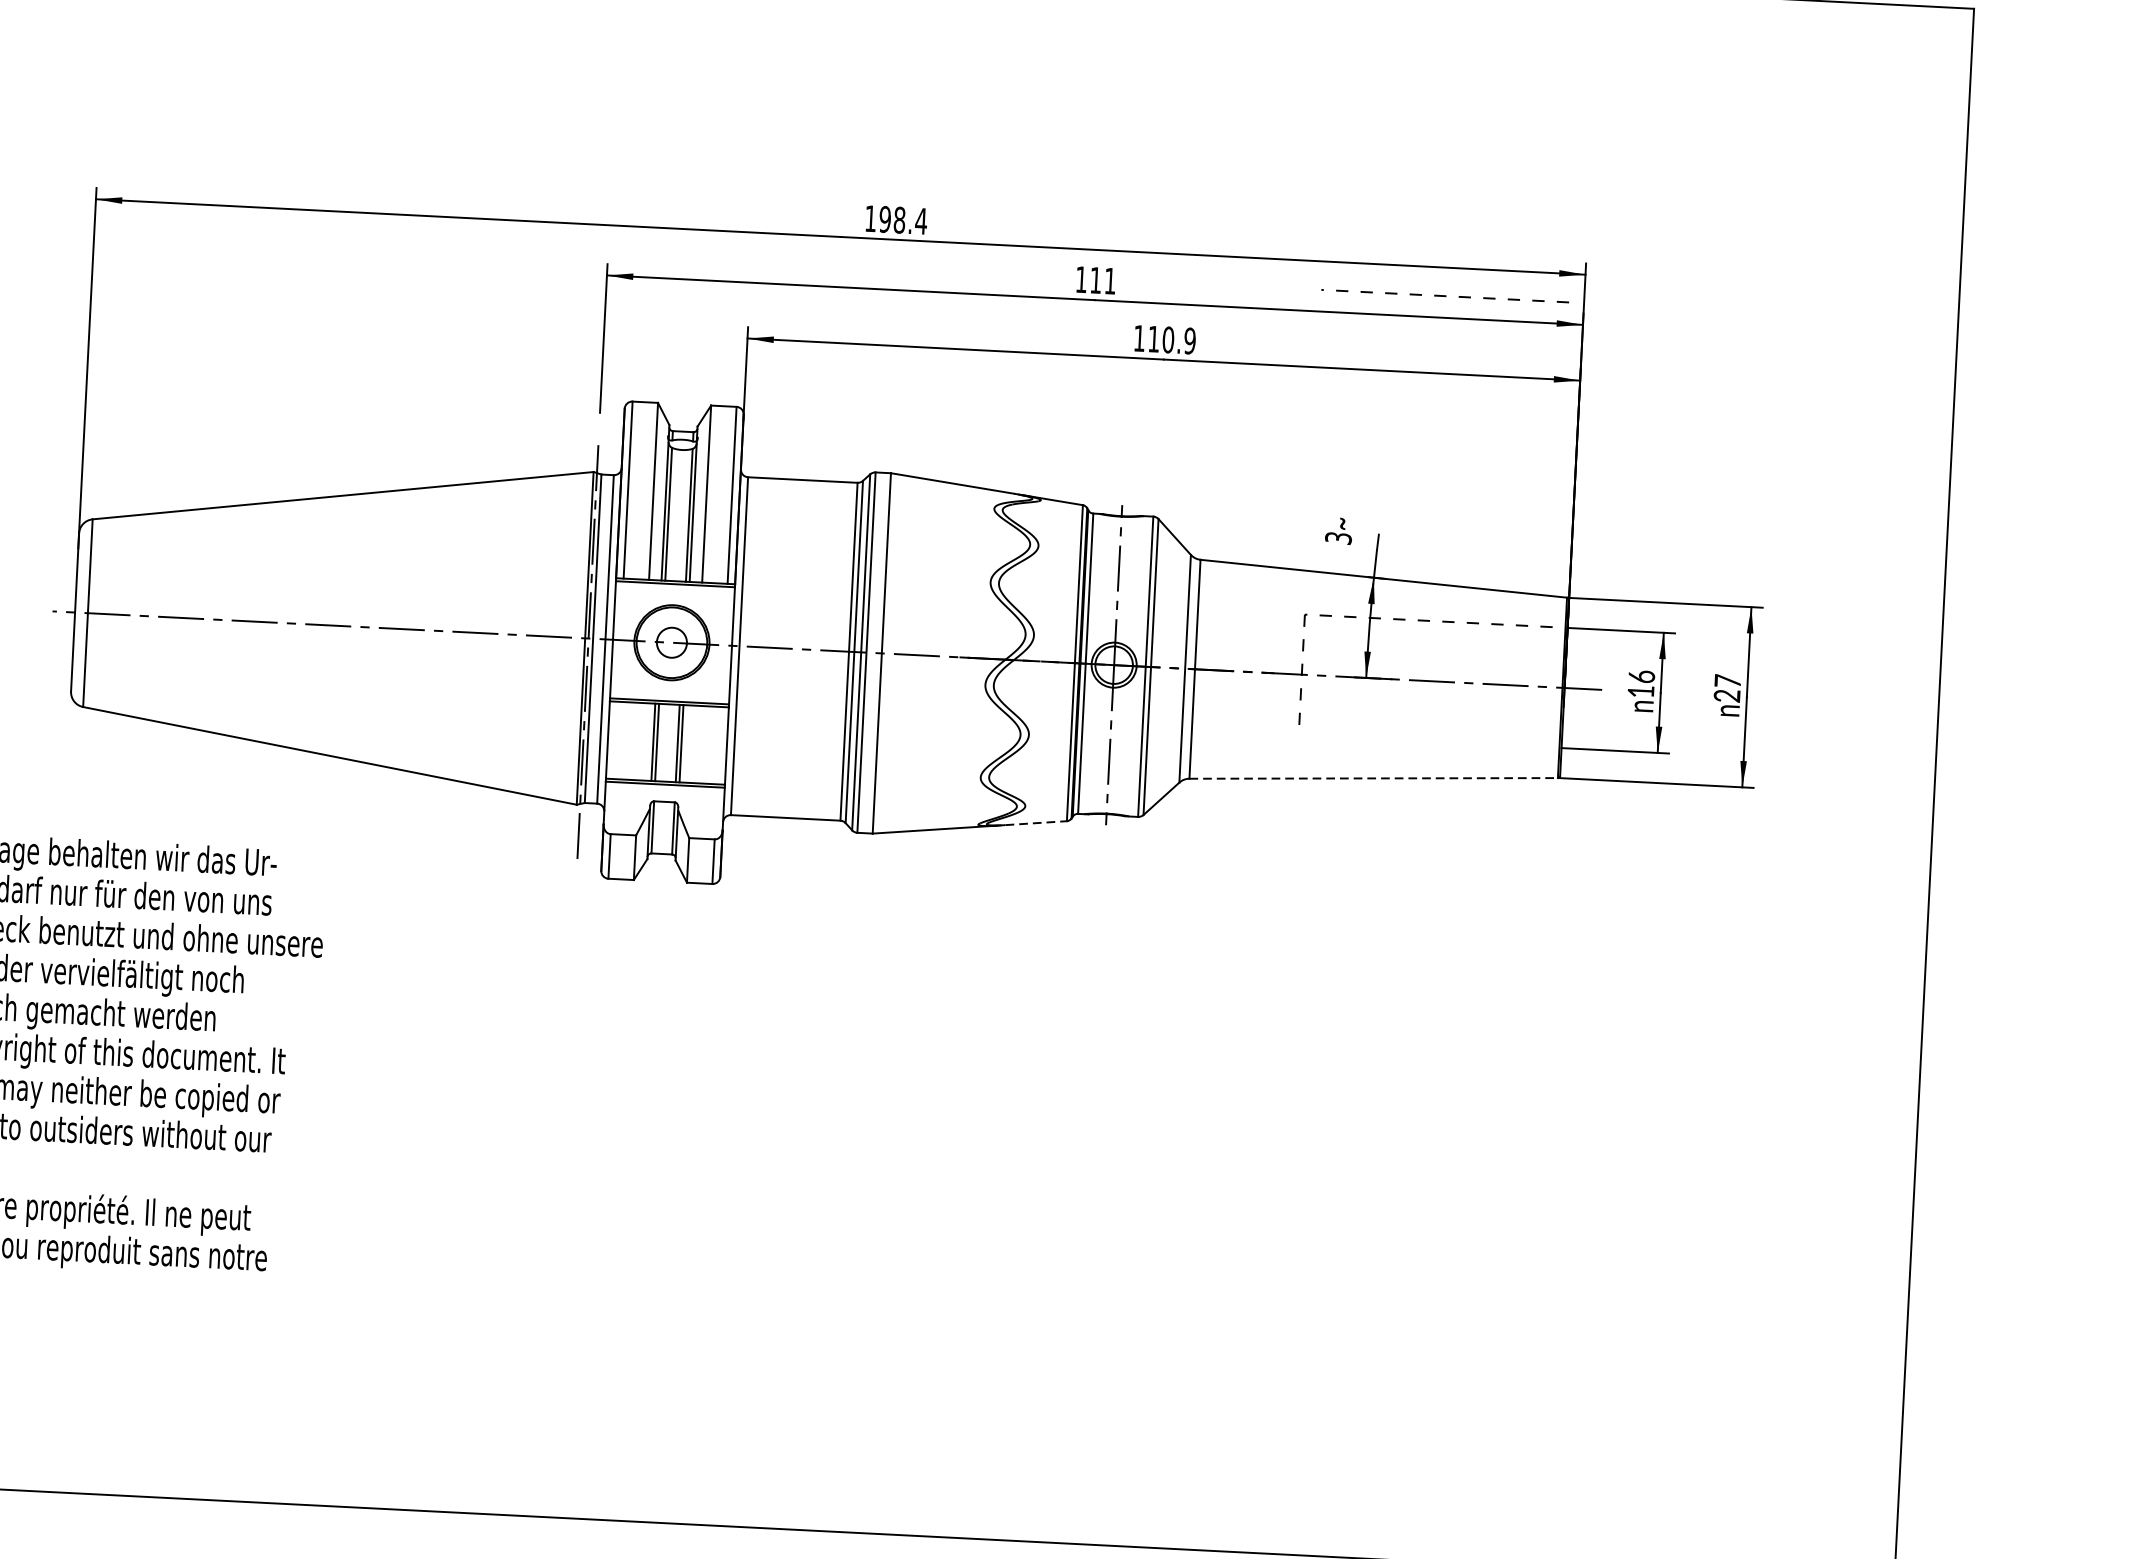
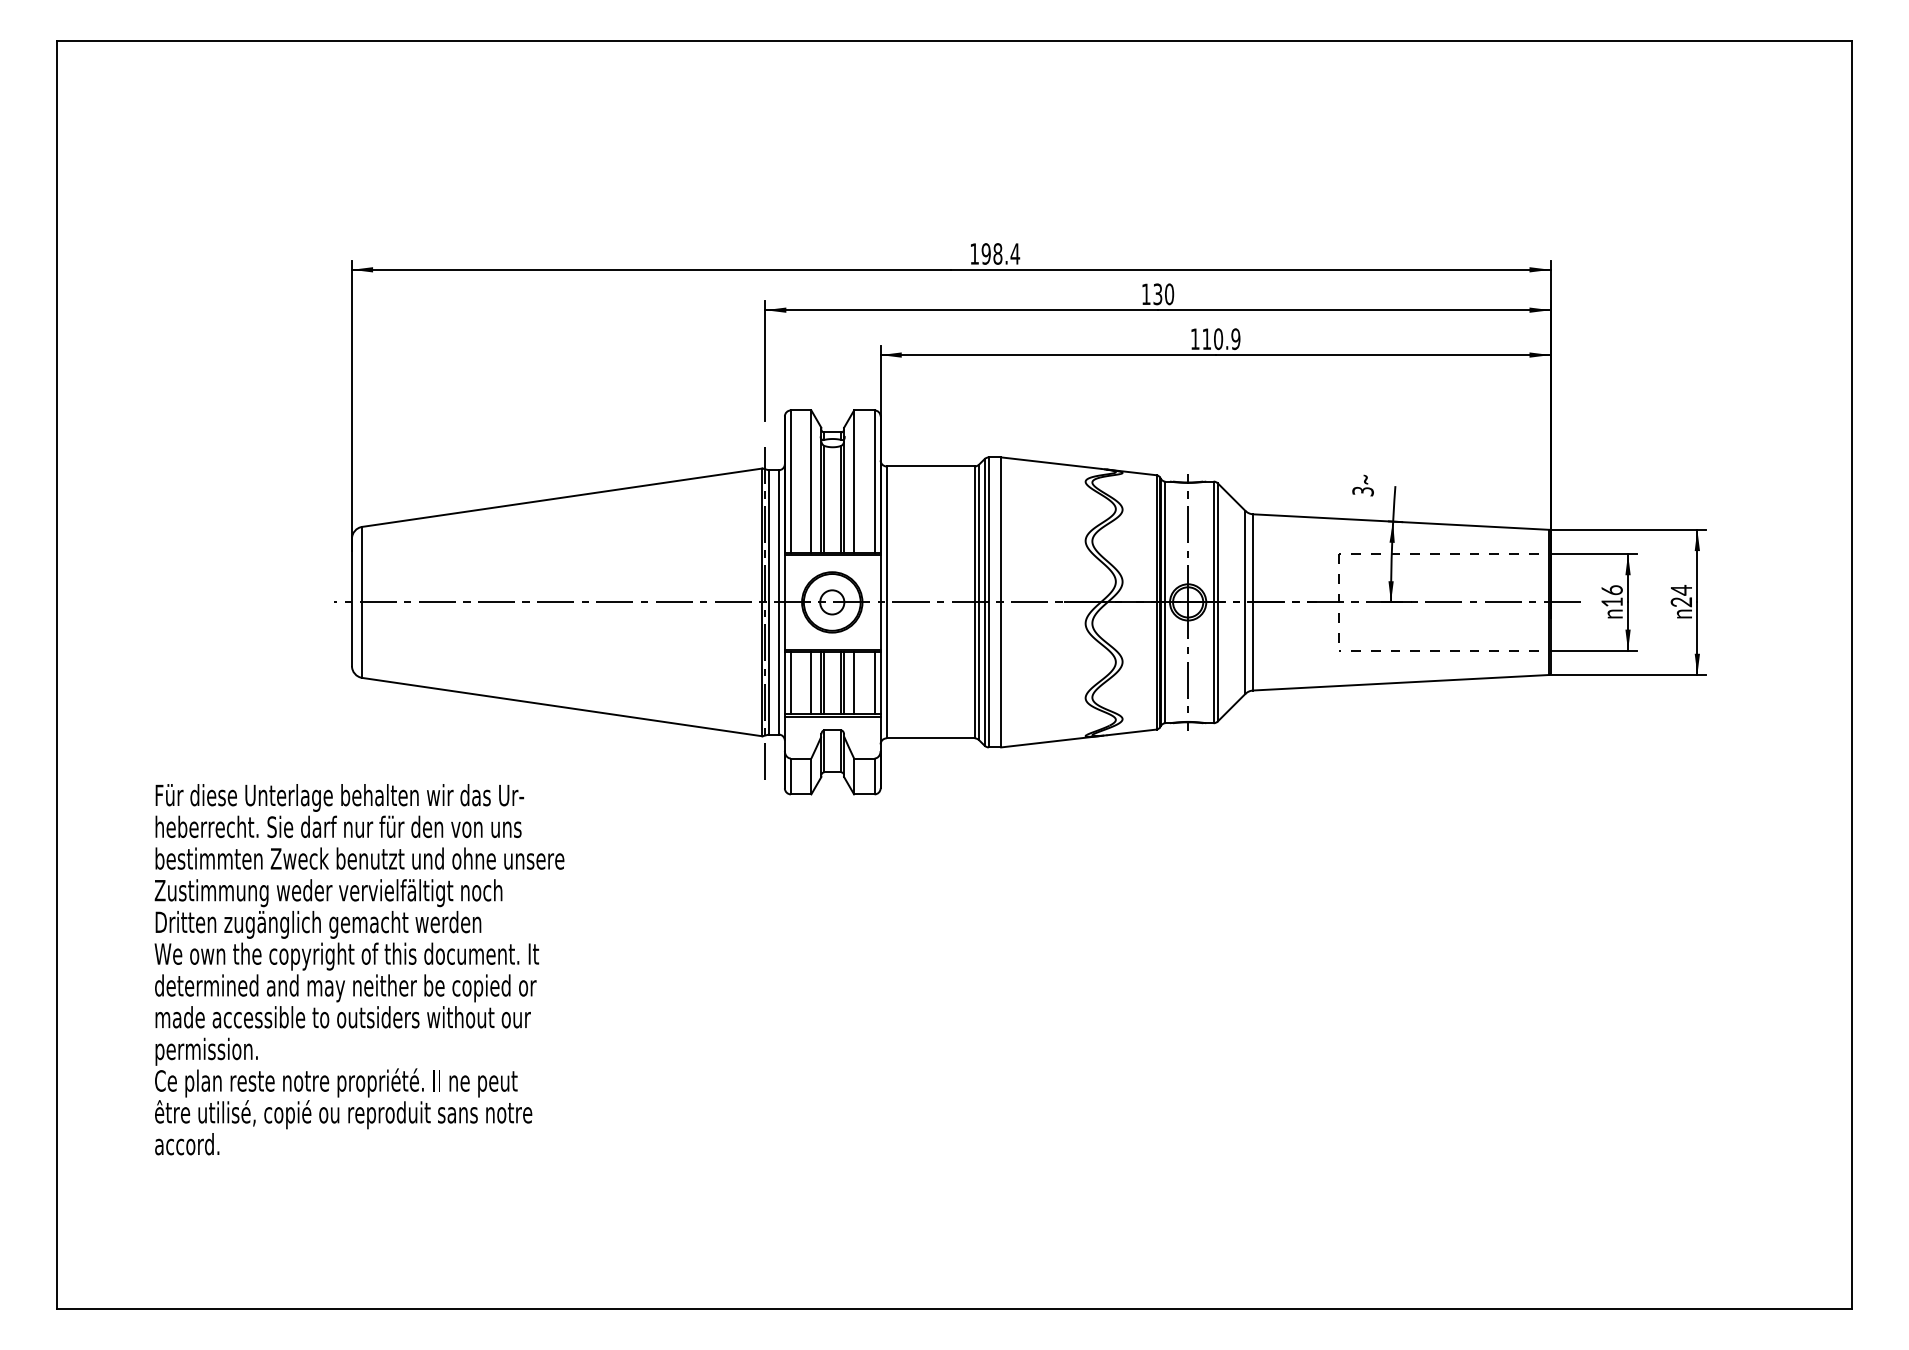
text: (1102, 281) -> (1163, 294), 111 -> 130
line: (1444, 295) -> (1438, 650), moved
text: (1726, 680) -> (1680, 589), 27 -> 24
line: (614, 739) -> (790, 682), added
line: (641, 740) -> (811, 682), added
line: (694, 743) -> (854, 682), added
line: (719, 744) -> (874, 682), added
line: (1374, 778) -> (1401, 682), dashed -> solid
line: (1036, 823) -> (1132, 732), dashed -> solid

